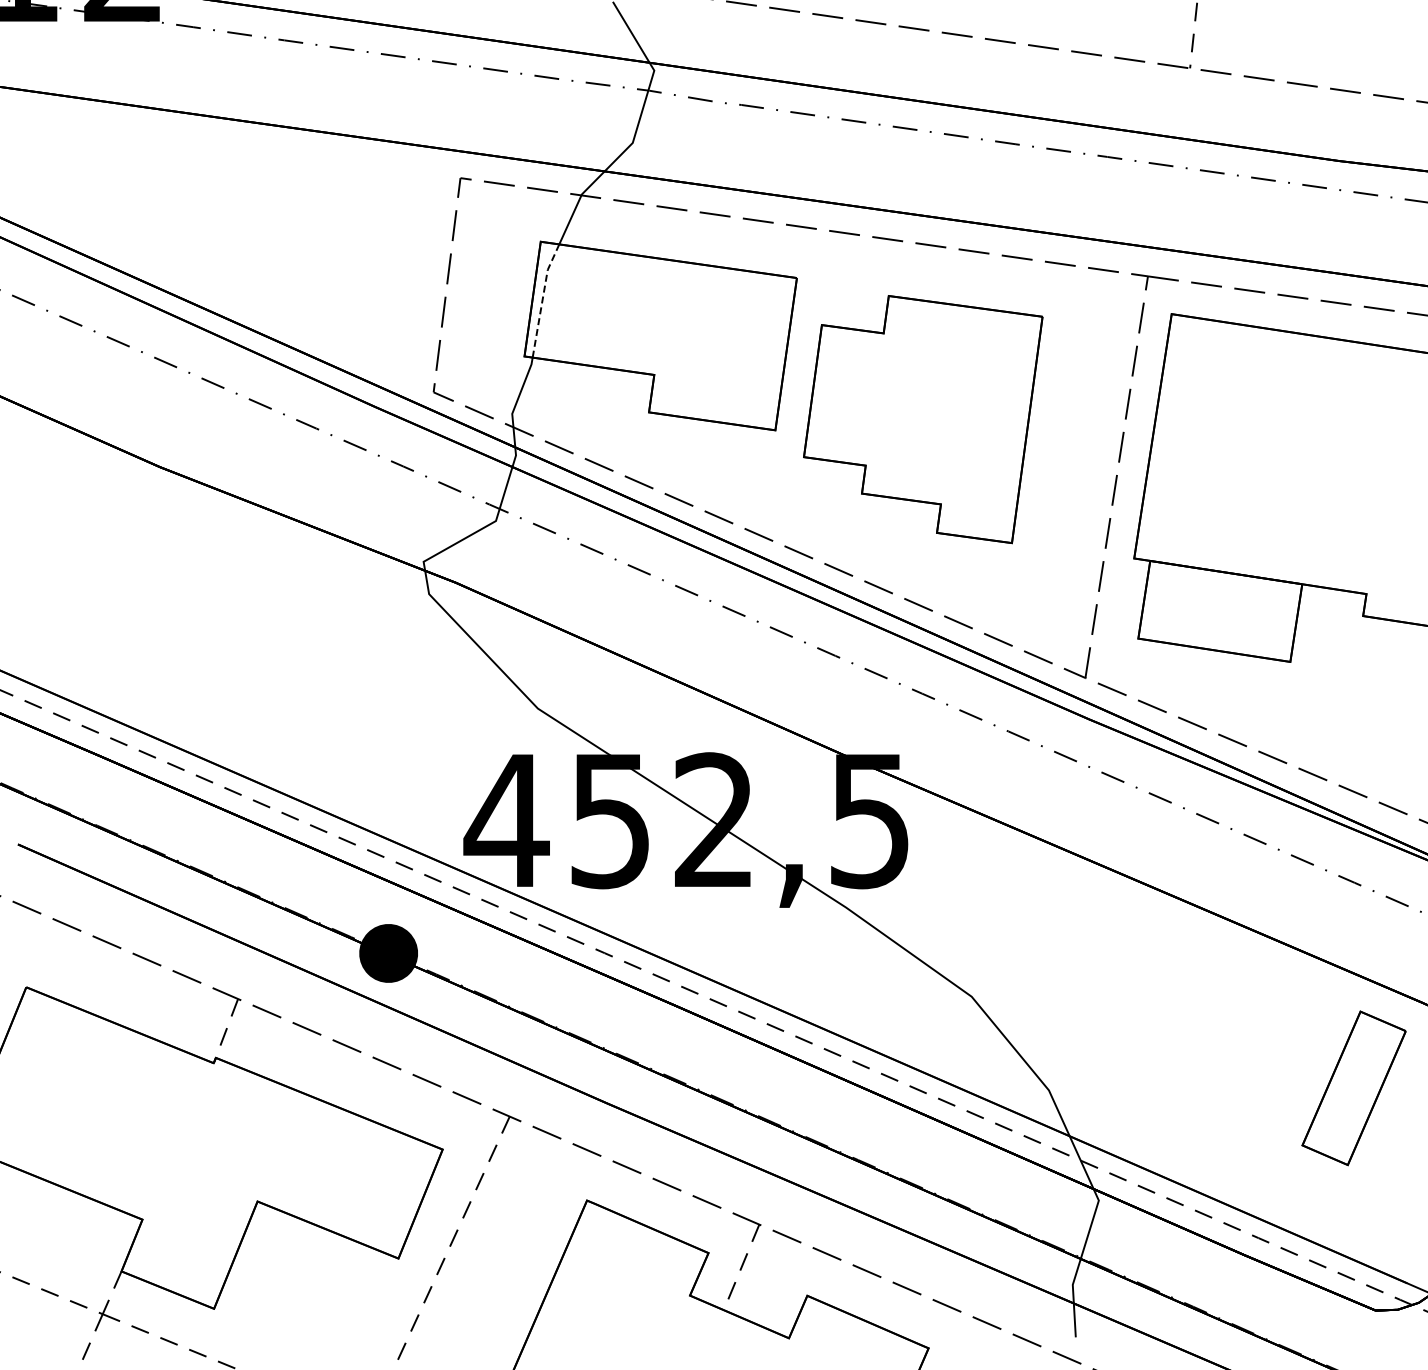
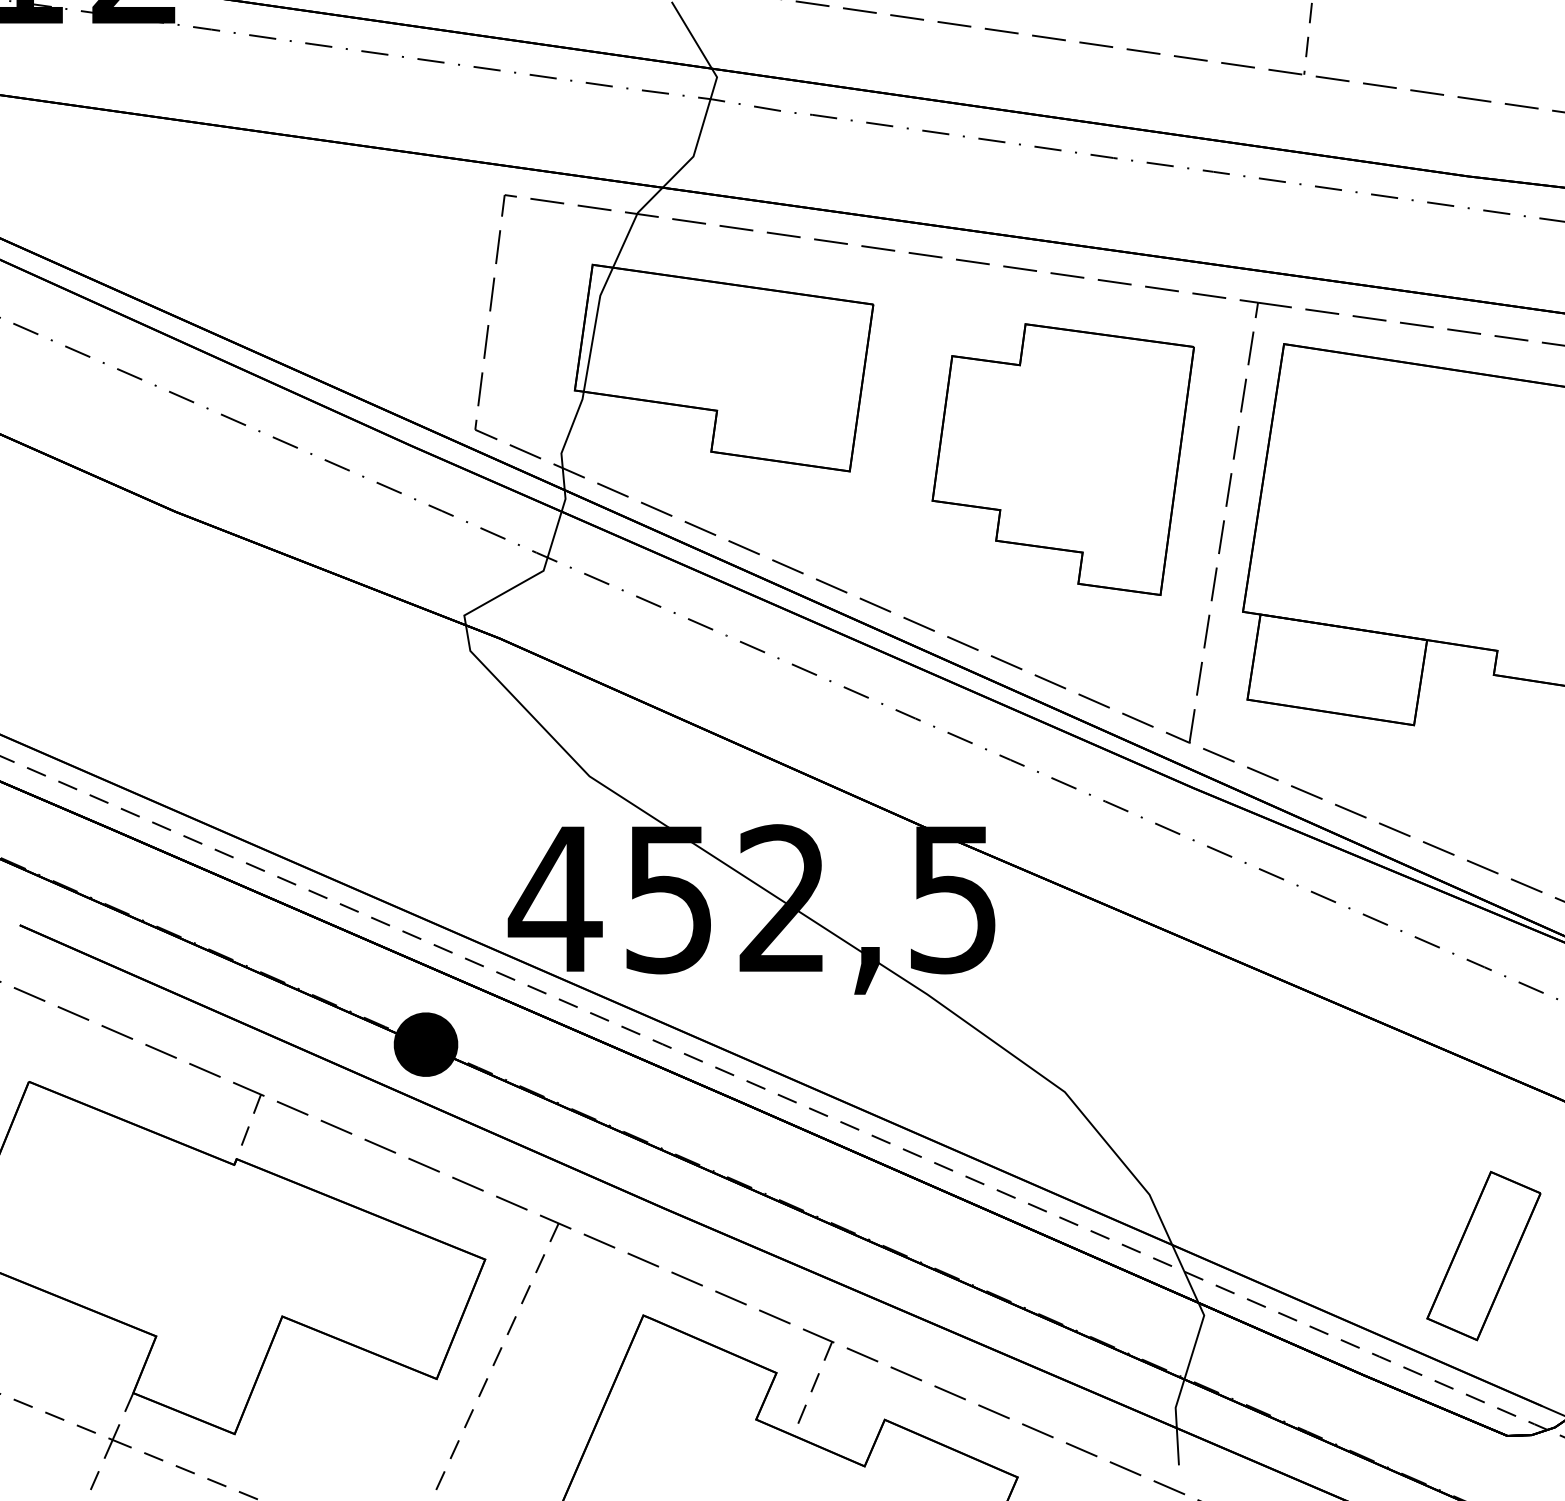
line: (542, 299) -> (594, 328), dashed -> solid
part: (923, 419) -> (1063, 459), moved
part: (1353, 1088) -> (1483, 1256), moved

